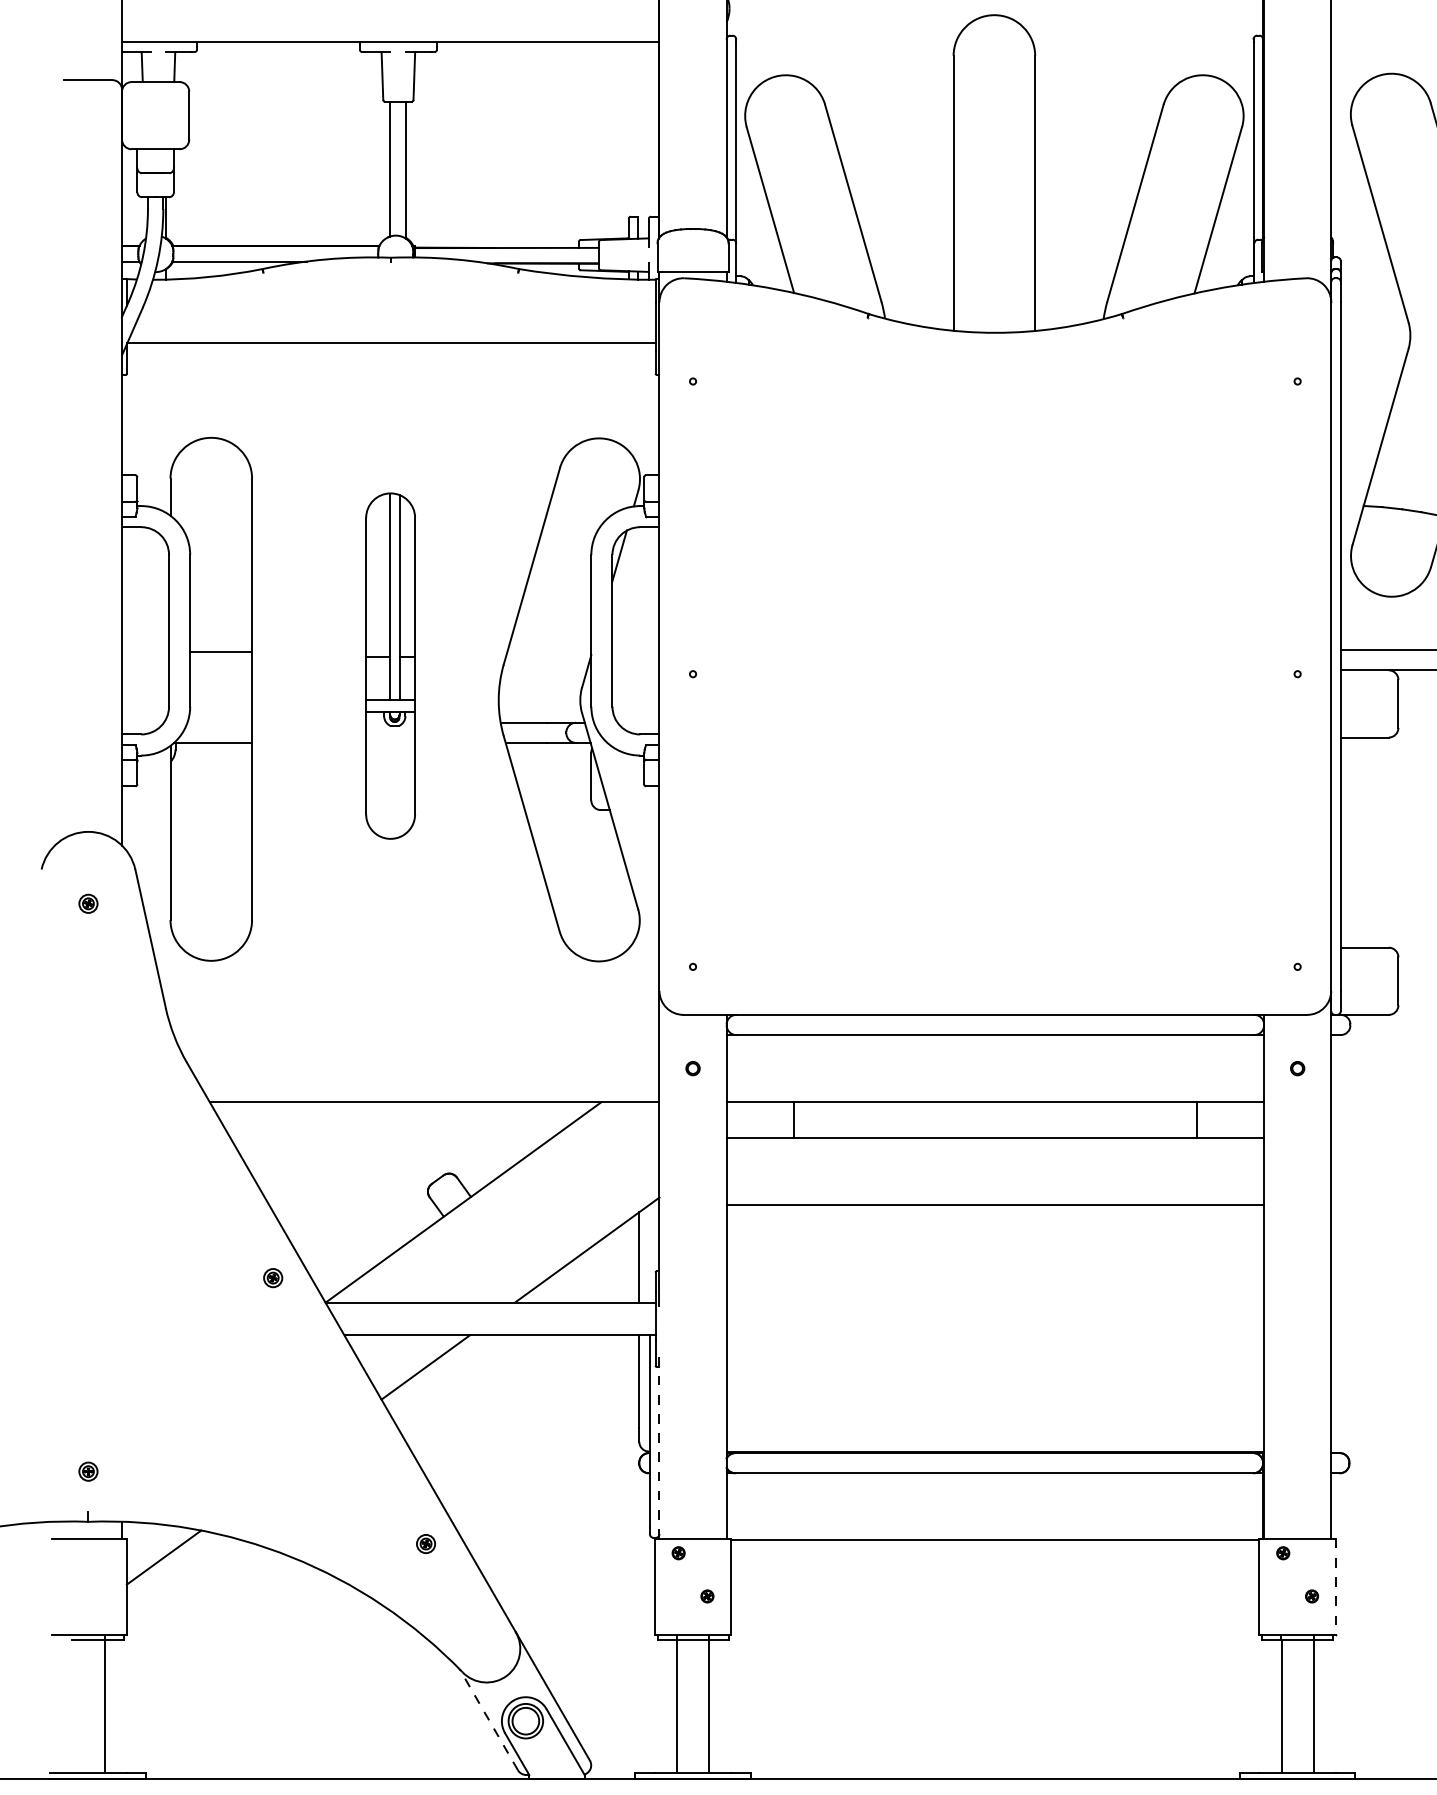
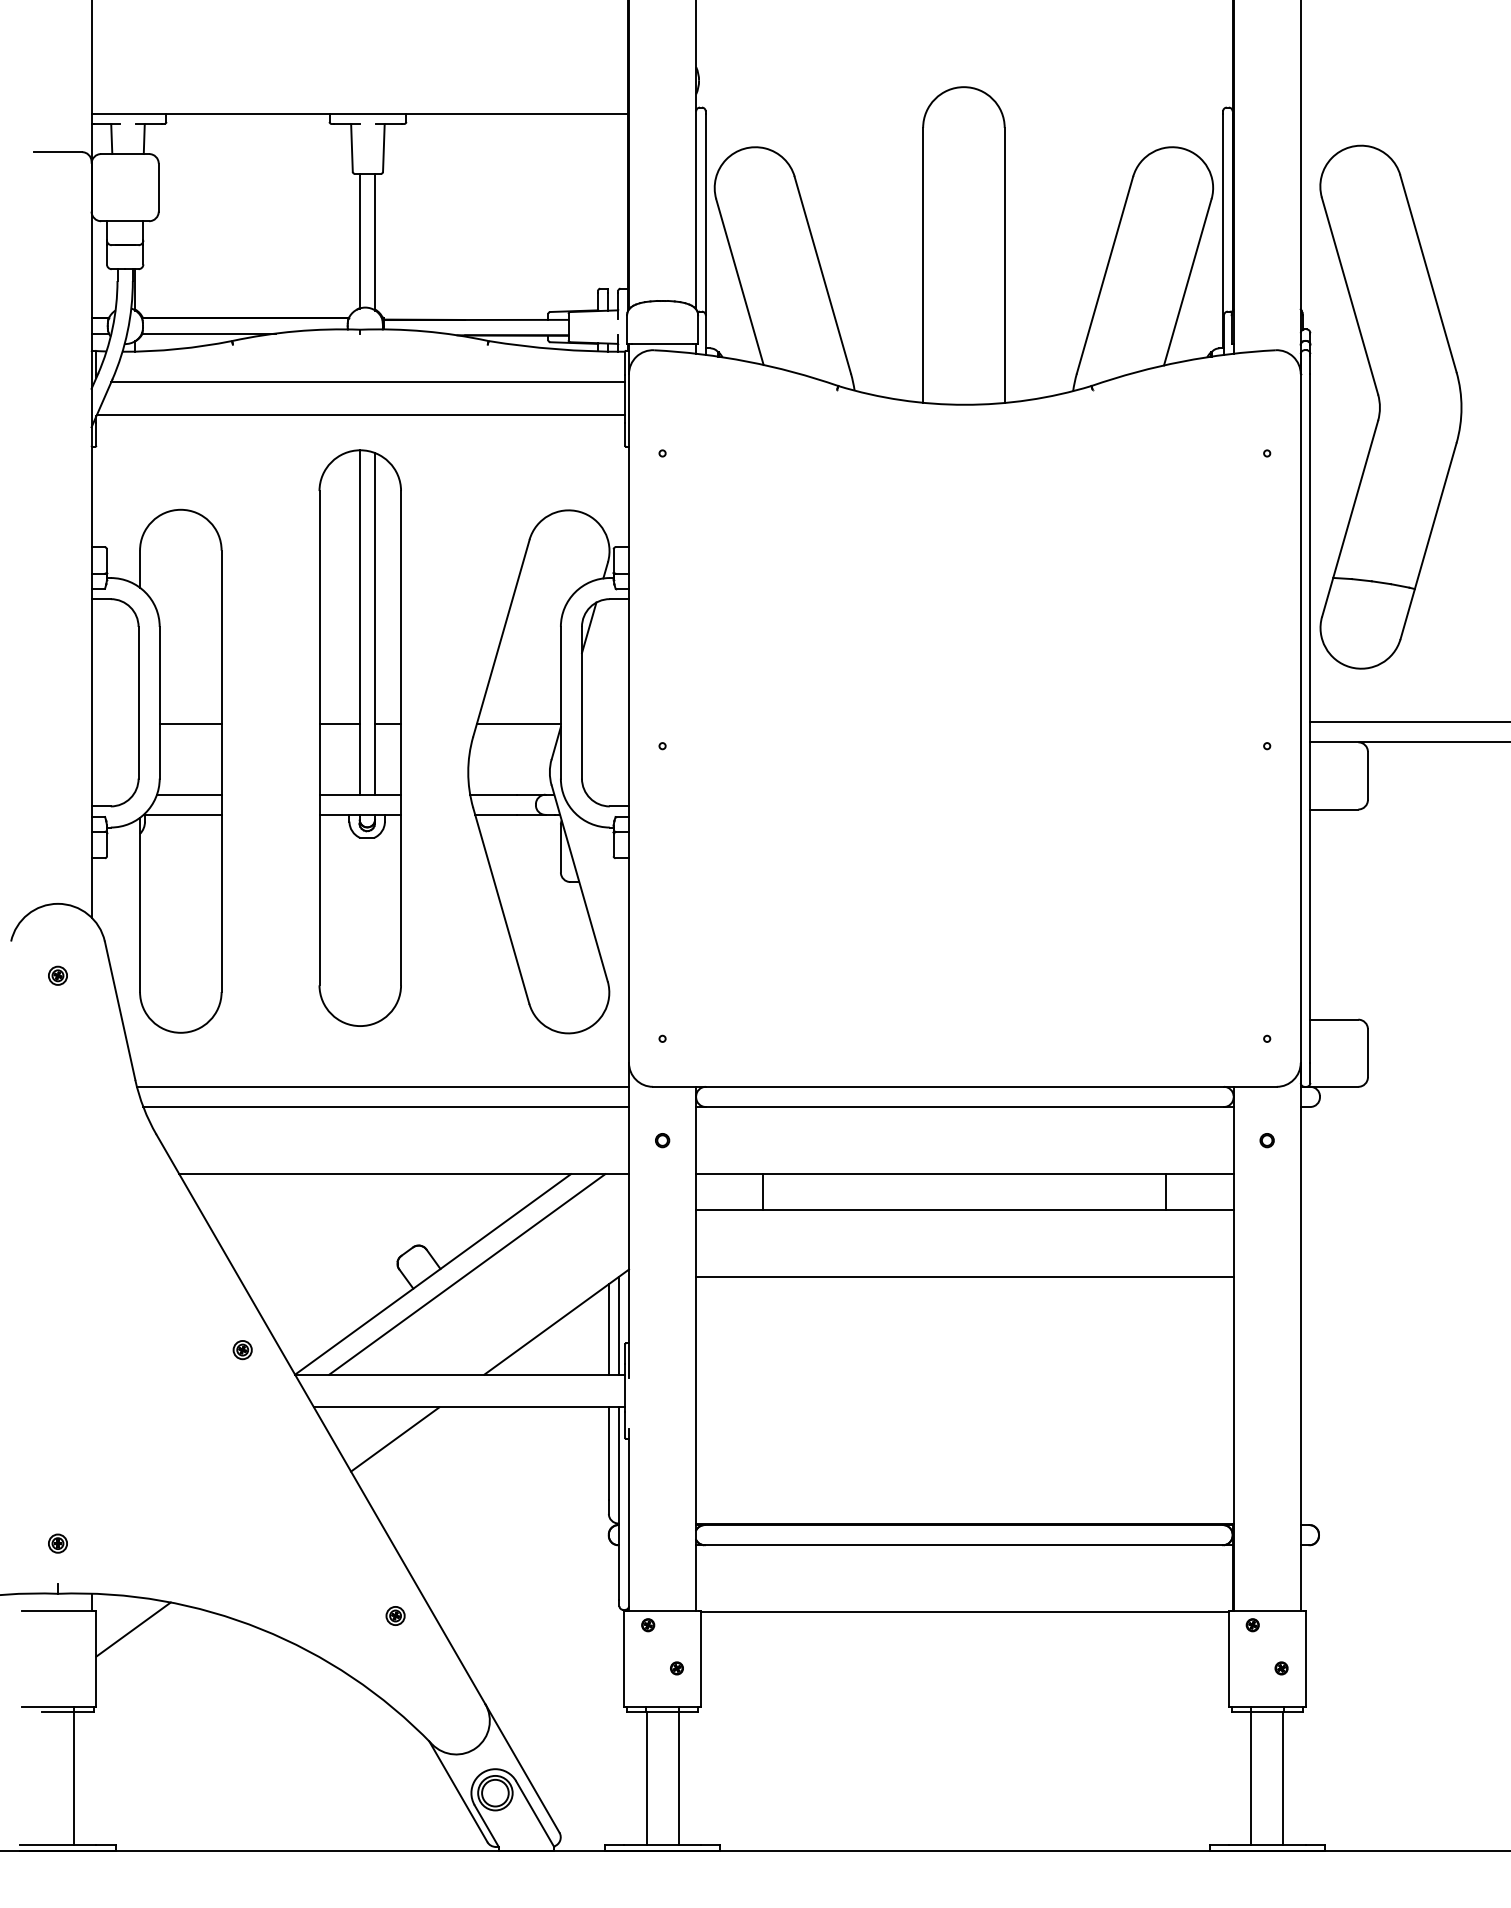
line: (398, 310) -> (368, 382), added
line: (548, 651) -> (518, 723), added
part: (389, 665) -> (359, 737), size x1.67
line: (219, 722) -> (189, 794), added
line: (412, 1014) -> (382, 1086), added
line: (416, 1035) -> (386, 1107), added
line: (497, 1202) -> (467, 1274), added
line: (649, 1253) -> (619, 1325), added
line: (659, 1448) -> (629, 1520), dashed -> solid
line: (1335, 1586) -> (1305, 1658), dashed -> solid
line: (488, 1719) -> (458, 1791), dashed -> solid

